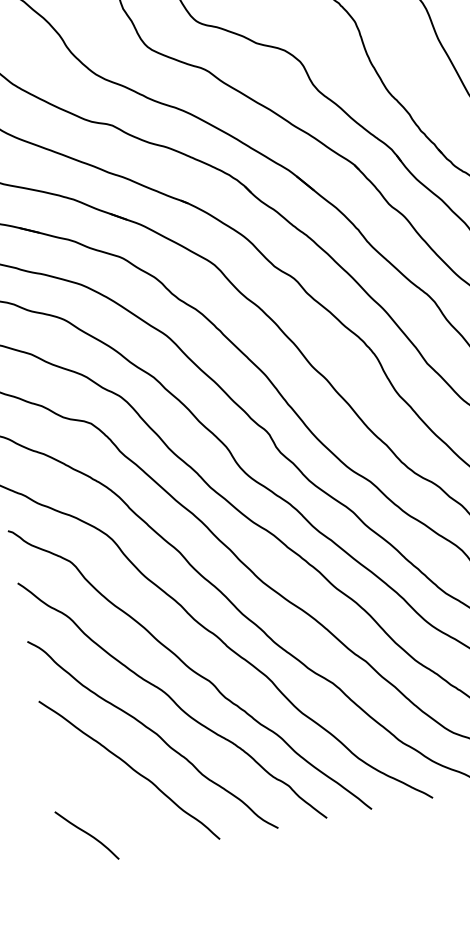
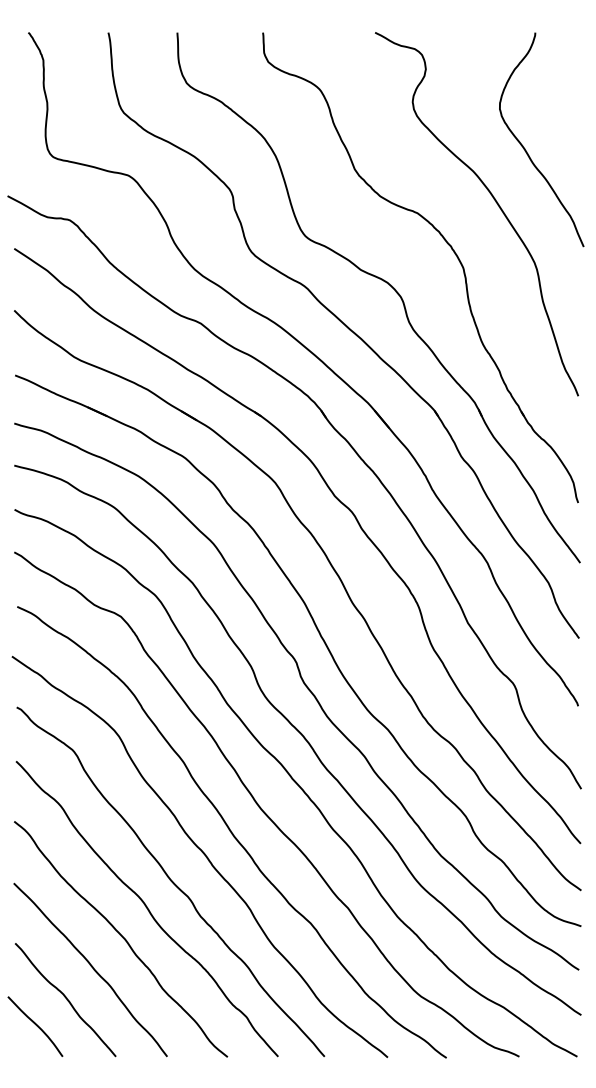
curve: (111, 803) -> (66, 999), added

